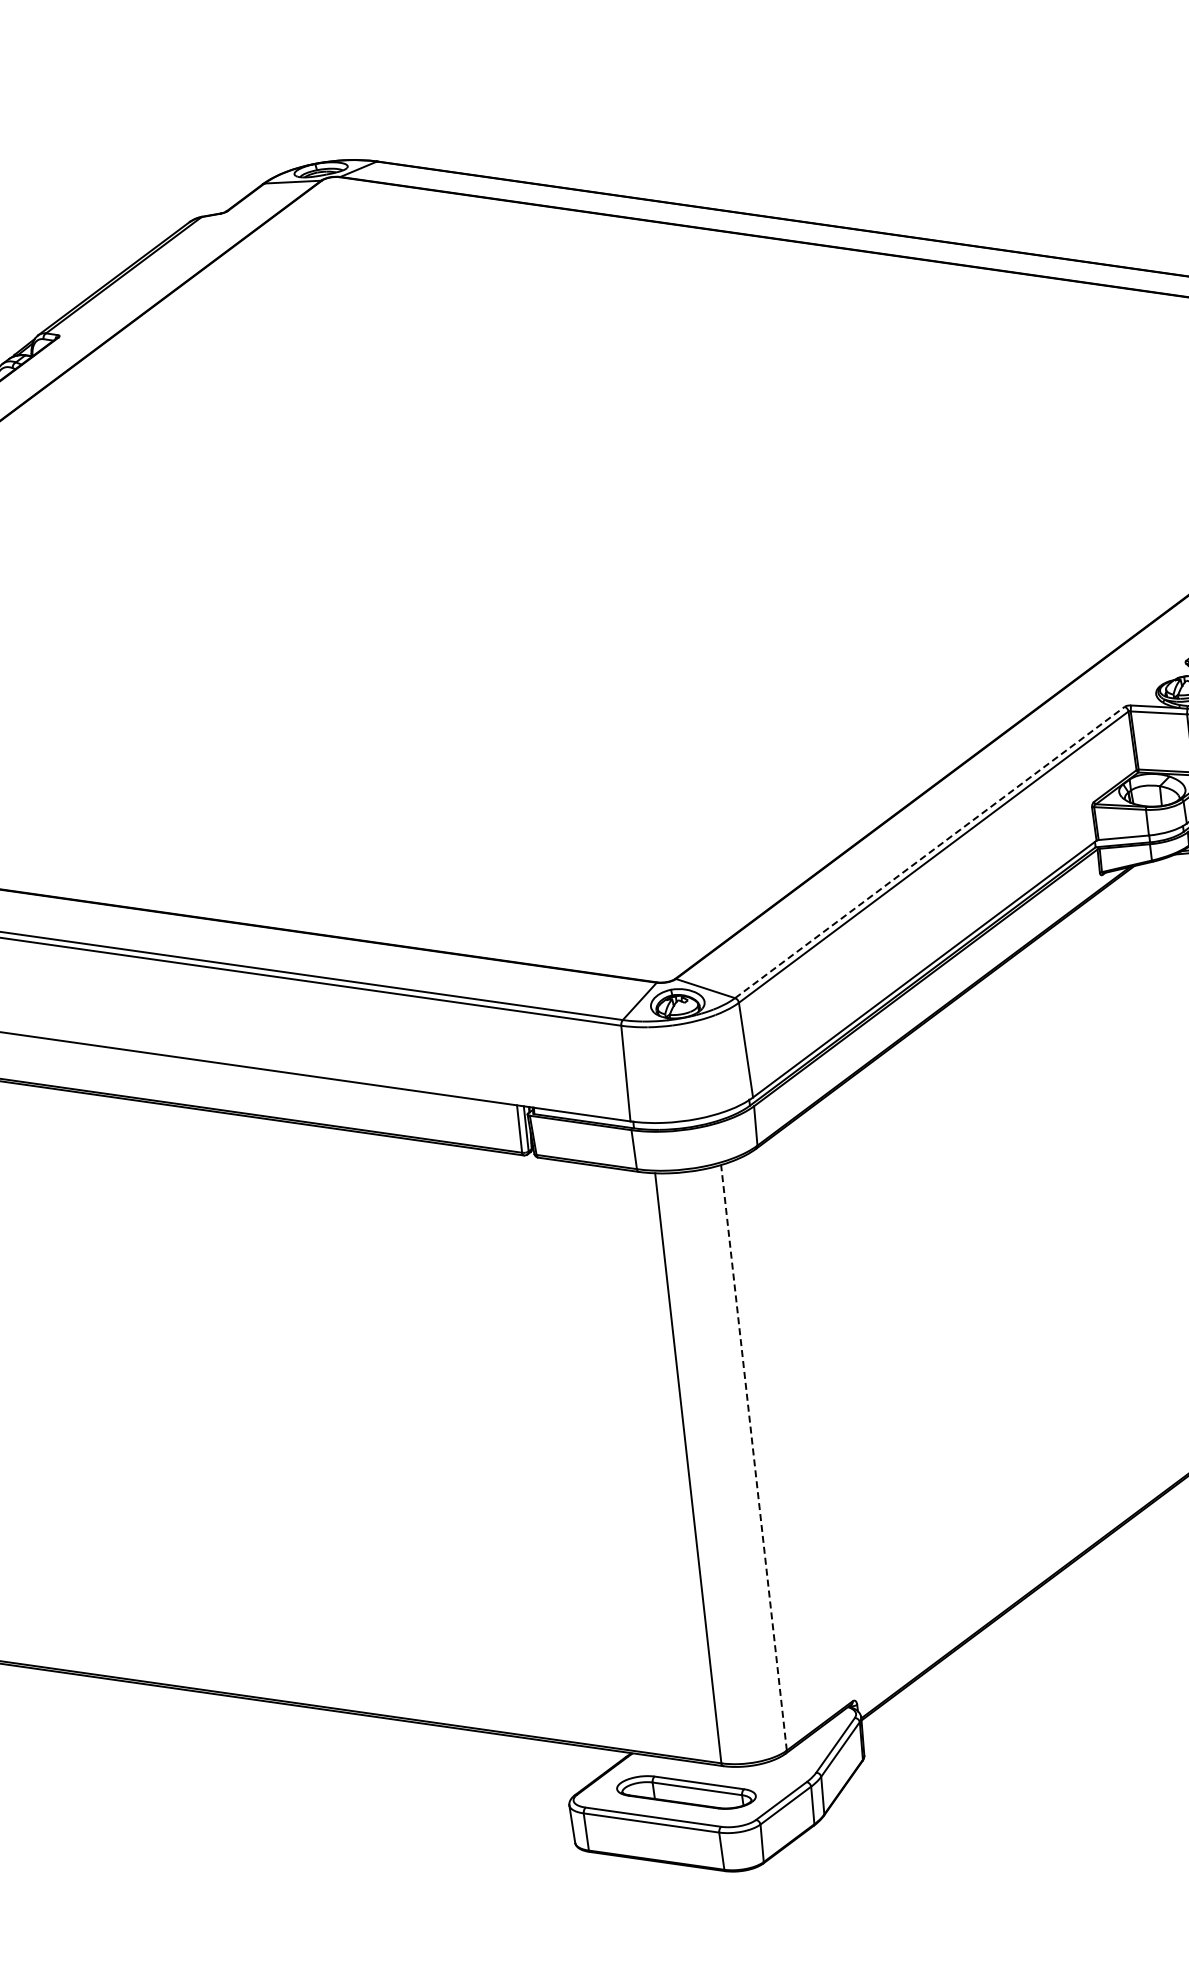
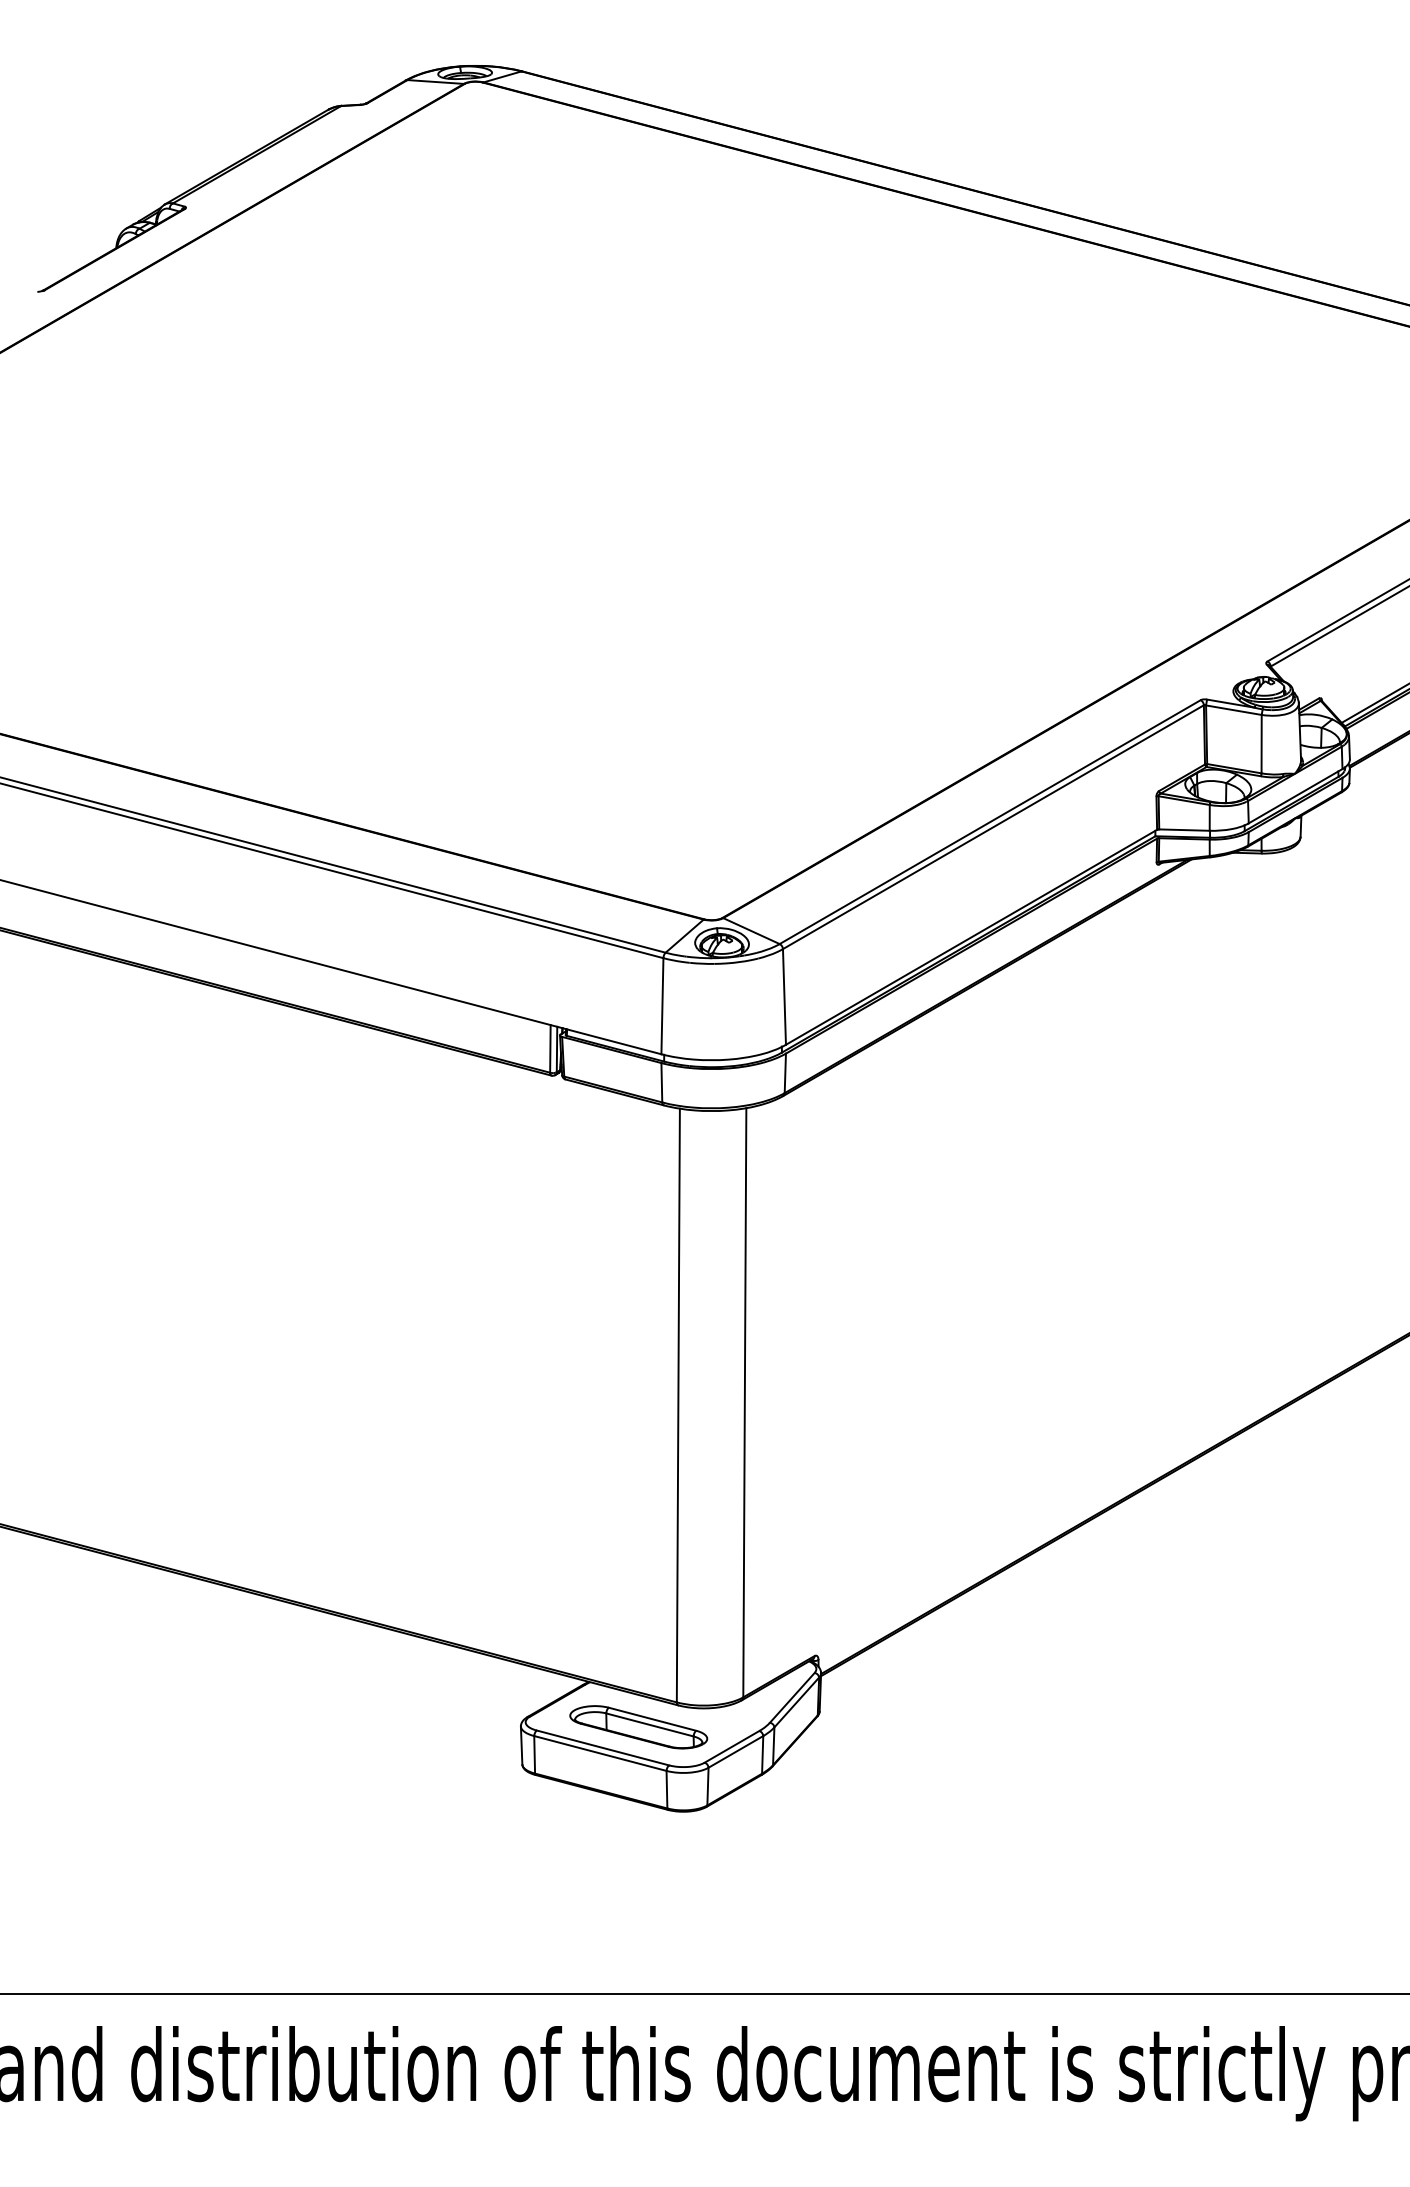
line: (930, 851) -> (990, 821), dashed -> solid
line: (753, 1457) -> (744, 1402), dashed -> solid

